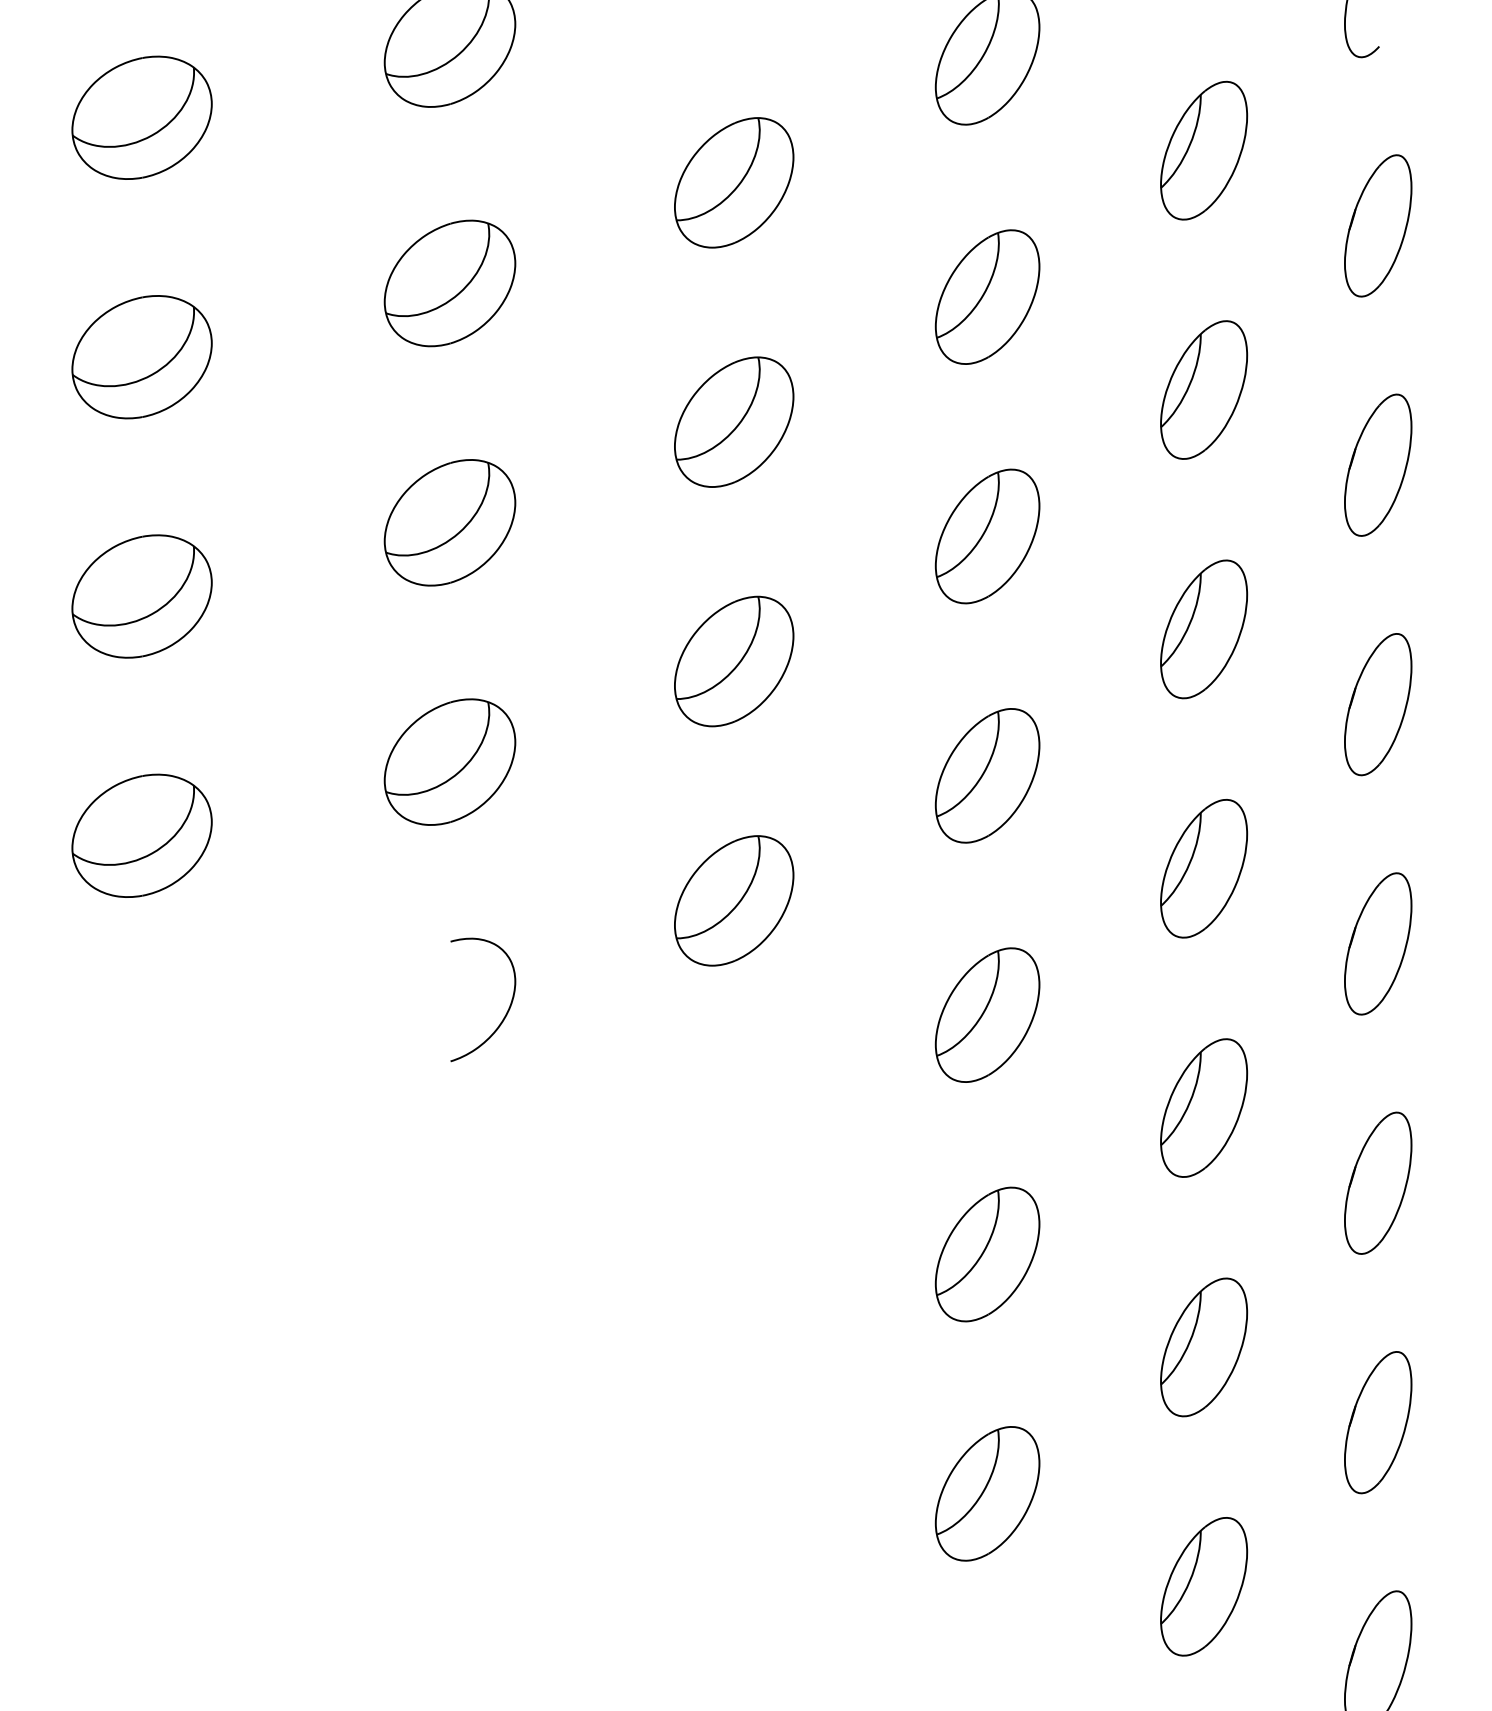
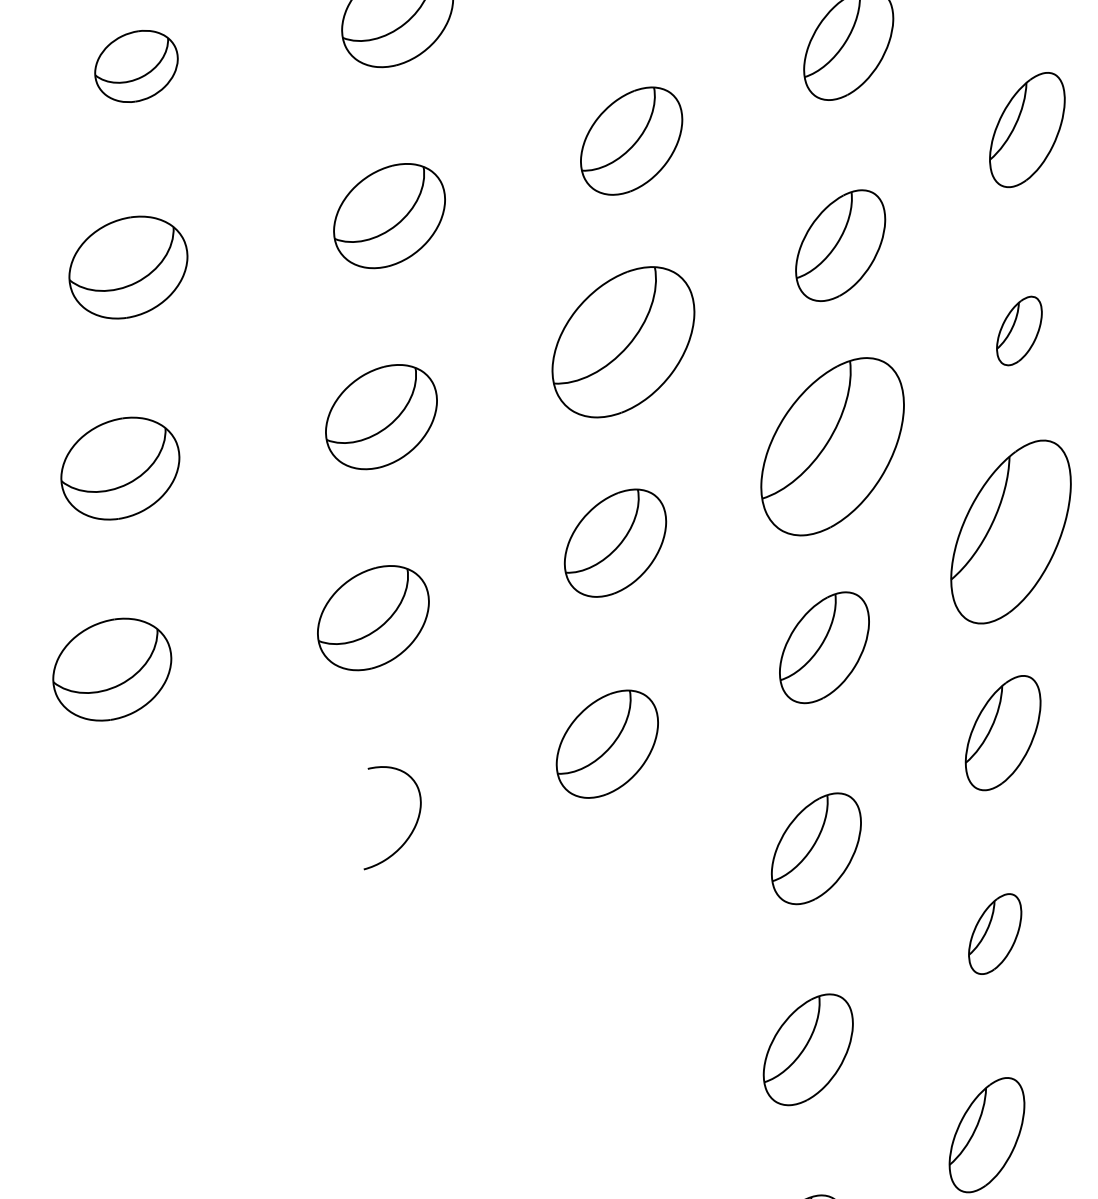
part: (141, 117) -> (136, 66), size x0.7
part: (1204, 389) -> (1019, 330), size x0.6
part: (734, 421) -> (623, 341), size x1.4
part: (987, 536) -> (832, 446), size x1.6
part: (1204, 629) -> (1011, 532), size x1.6
part: (1204, 1107) -> (995, 933), size x0.7

